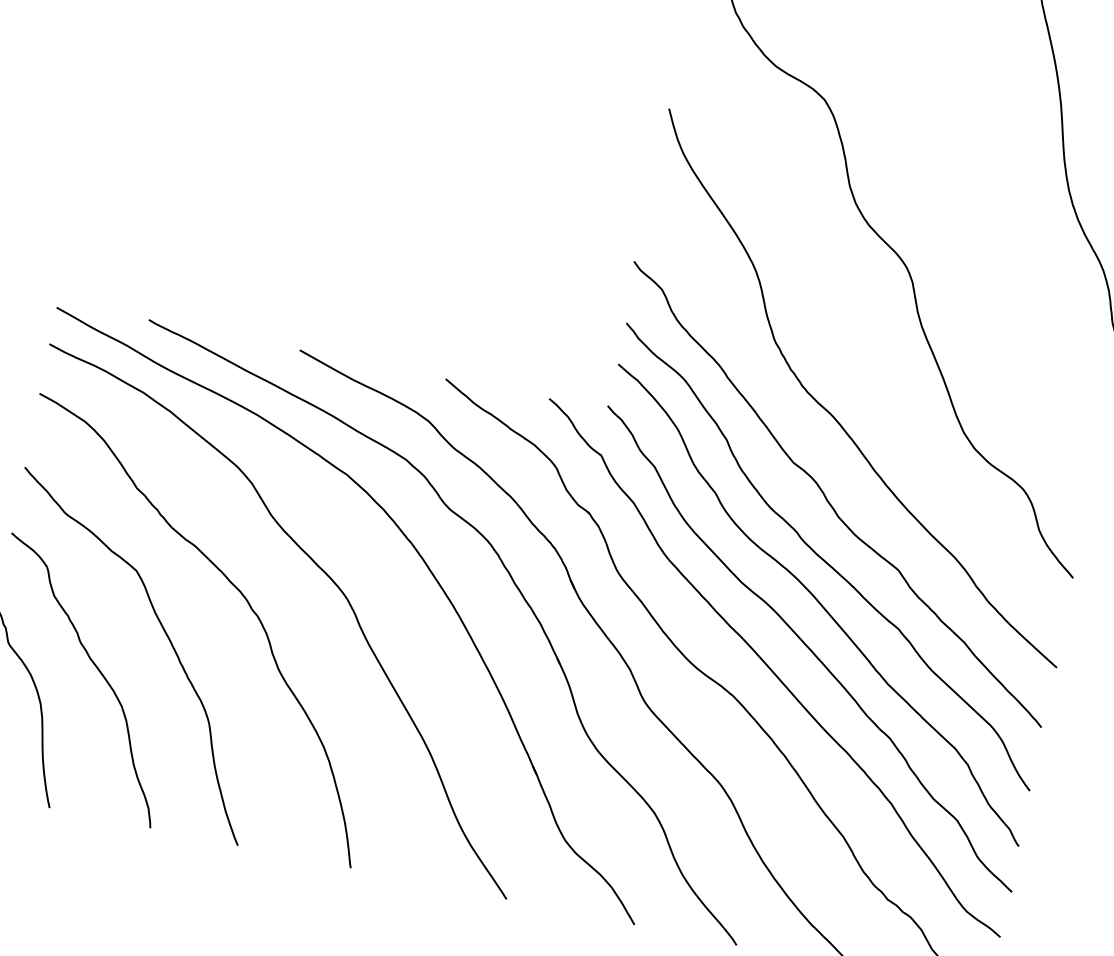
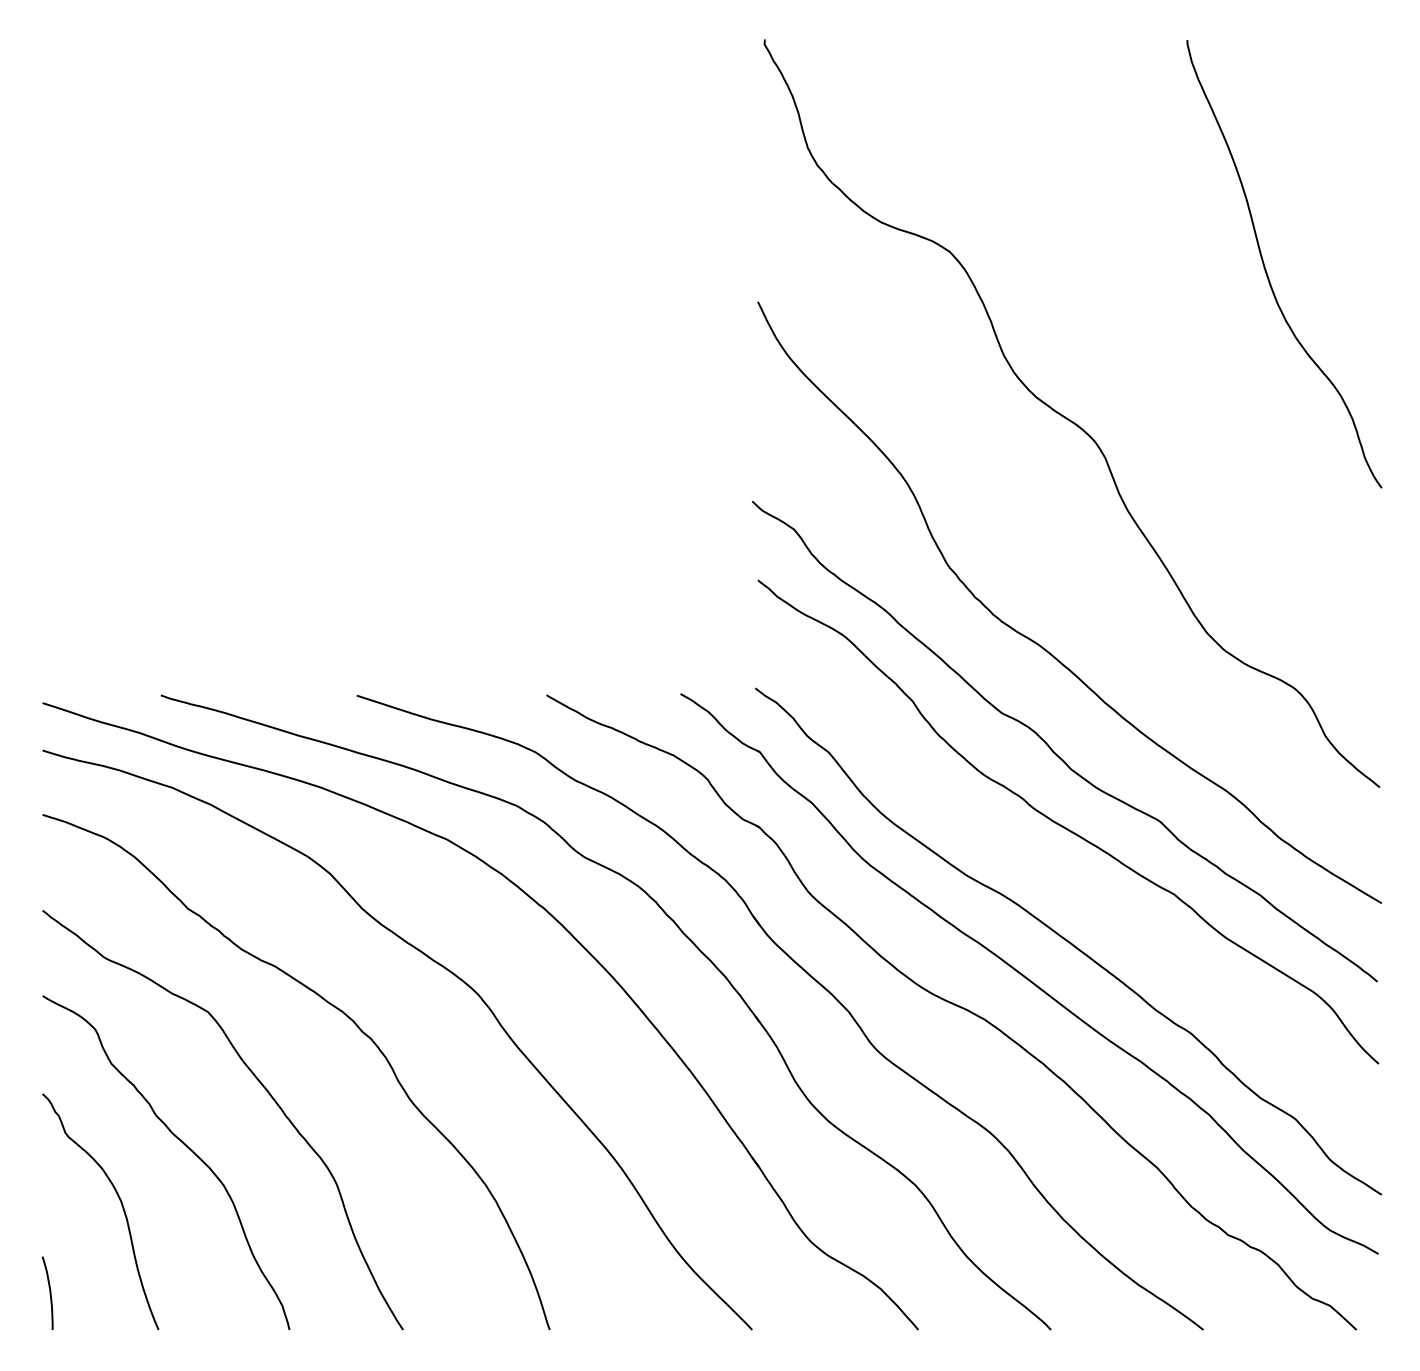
curve: (819, 604) -> (1069, 883), removed

